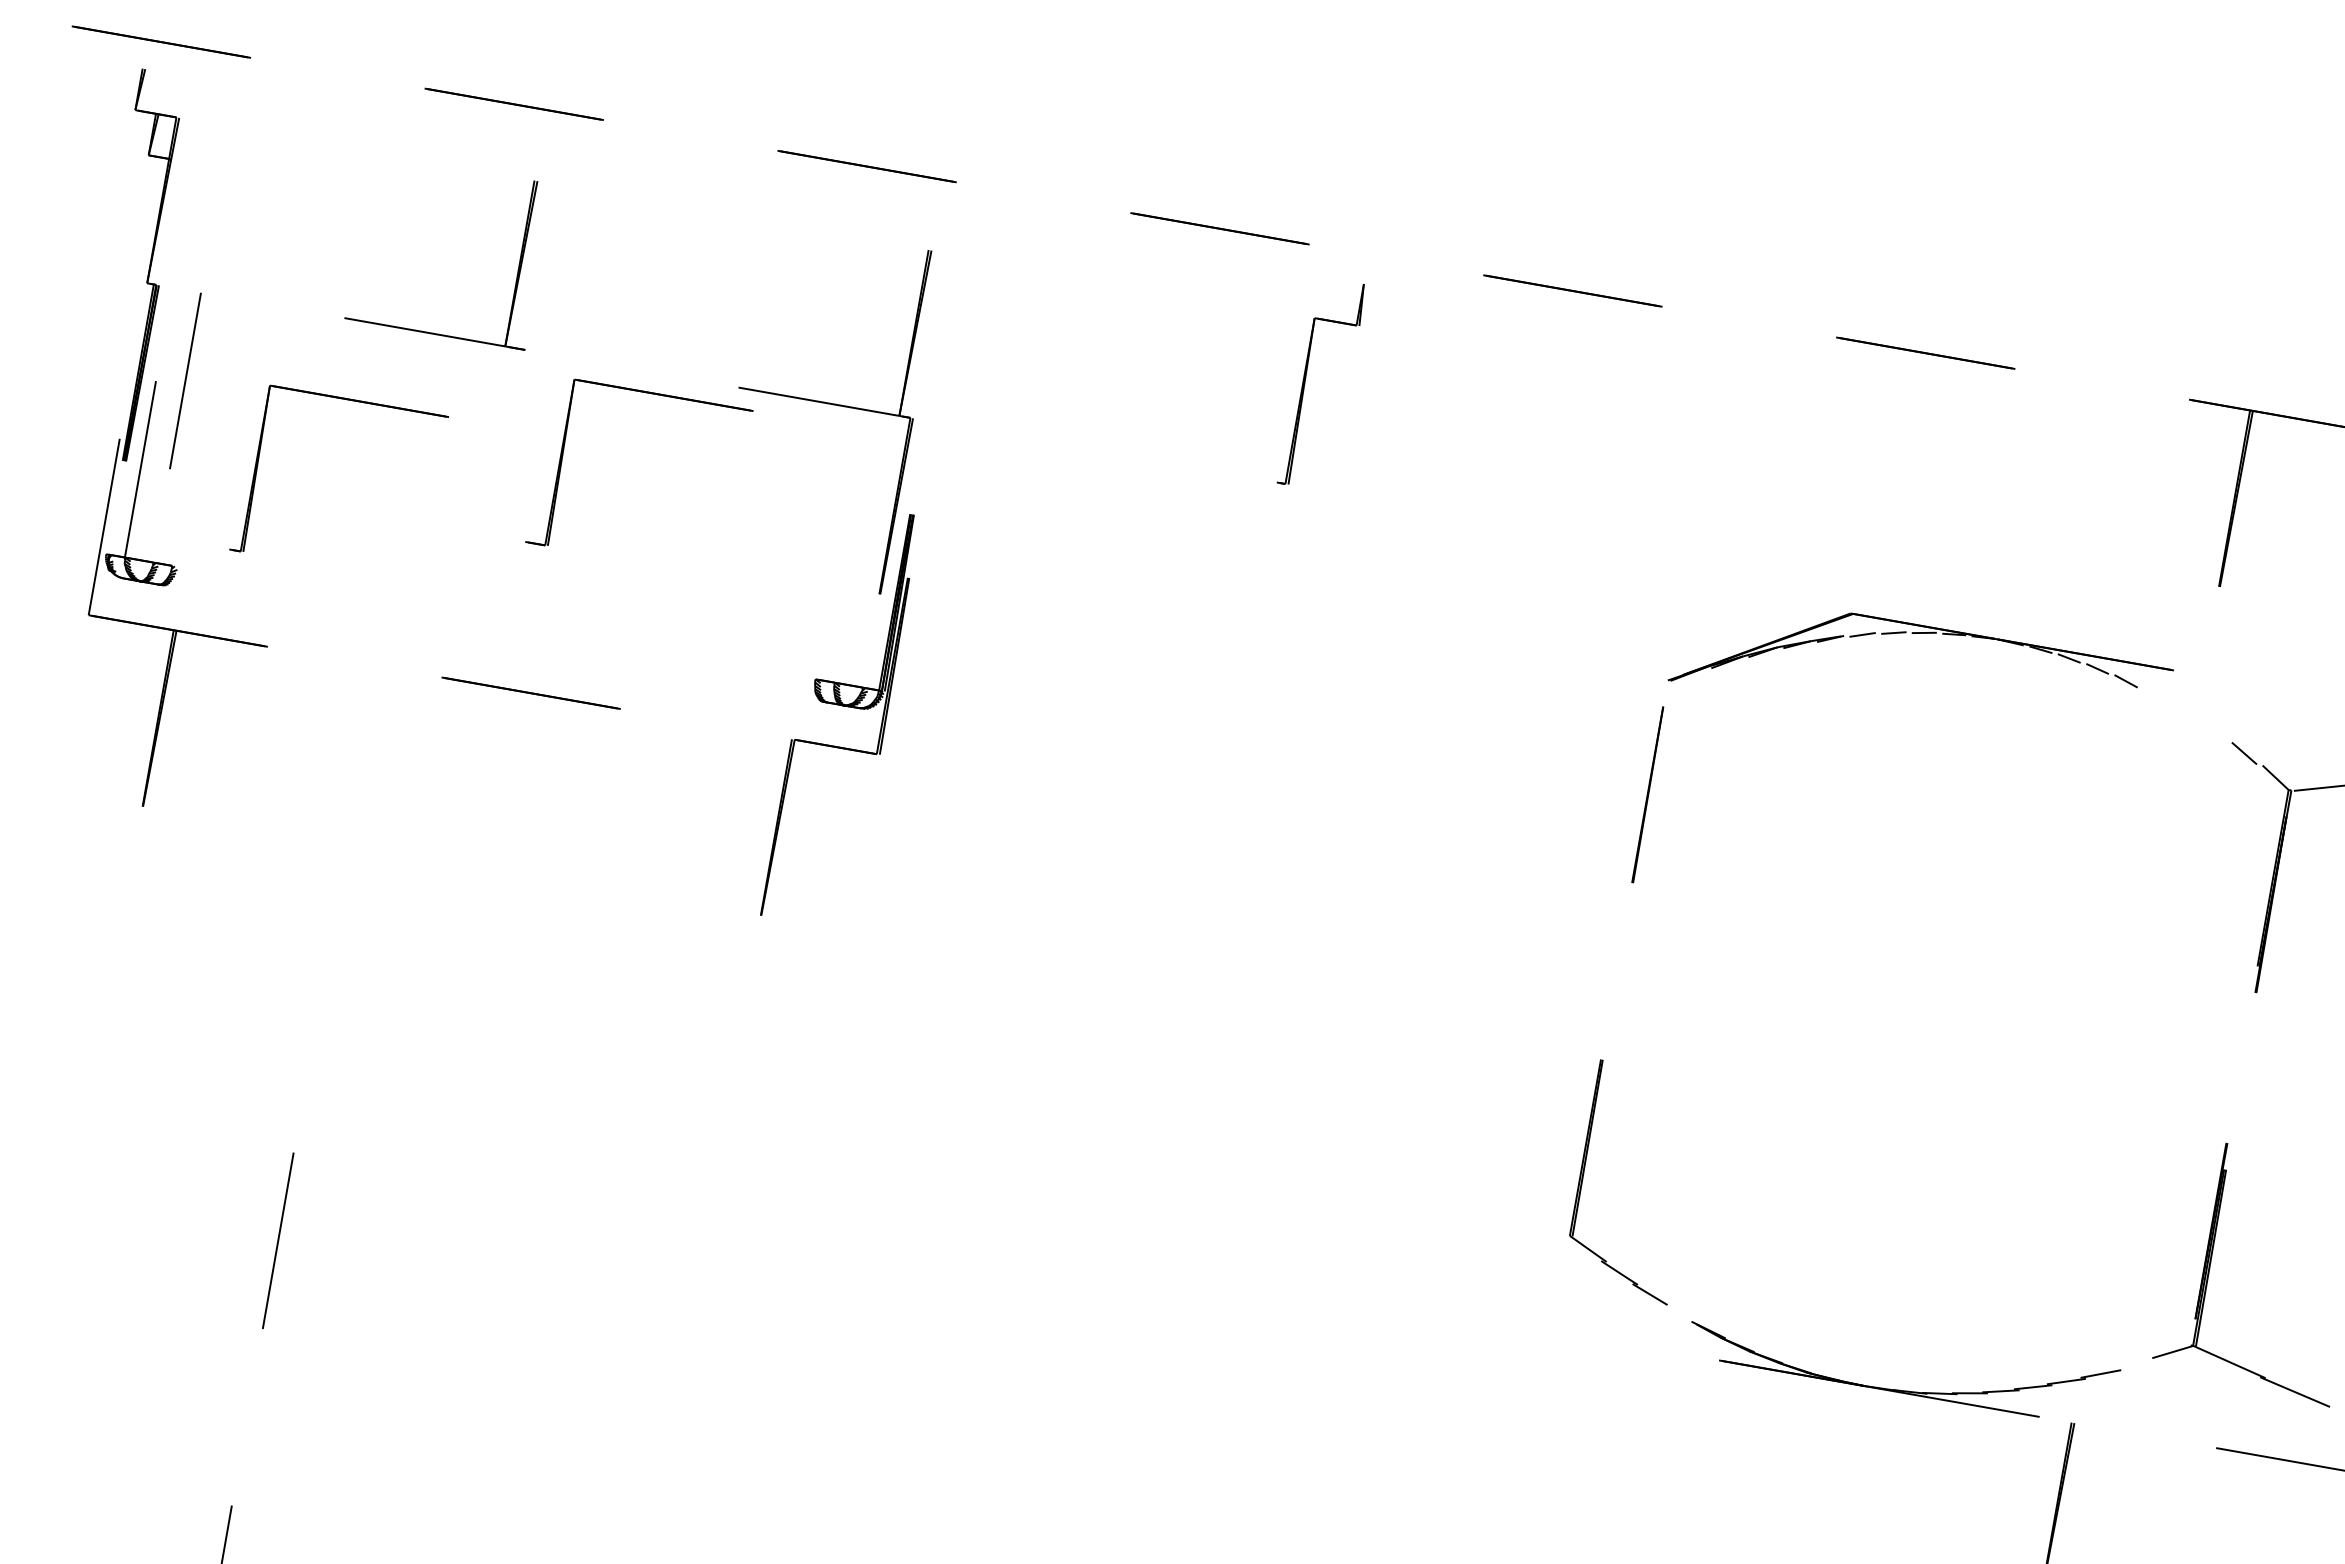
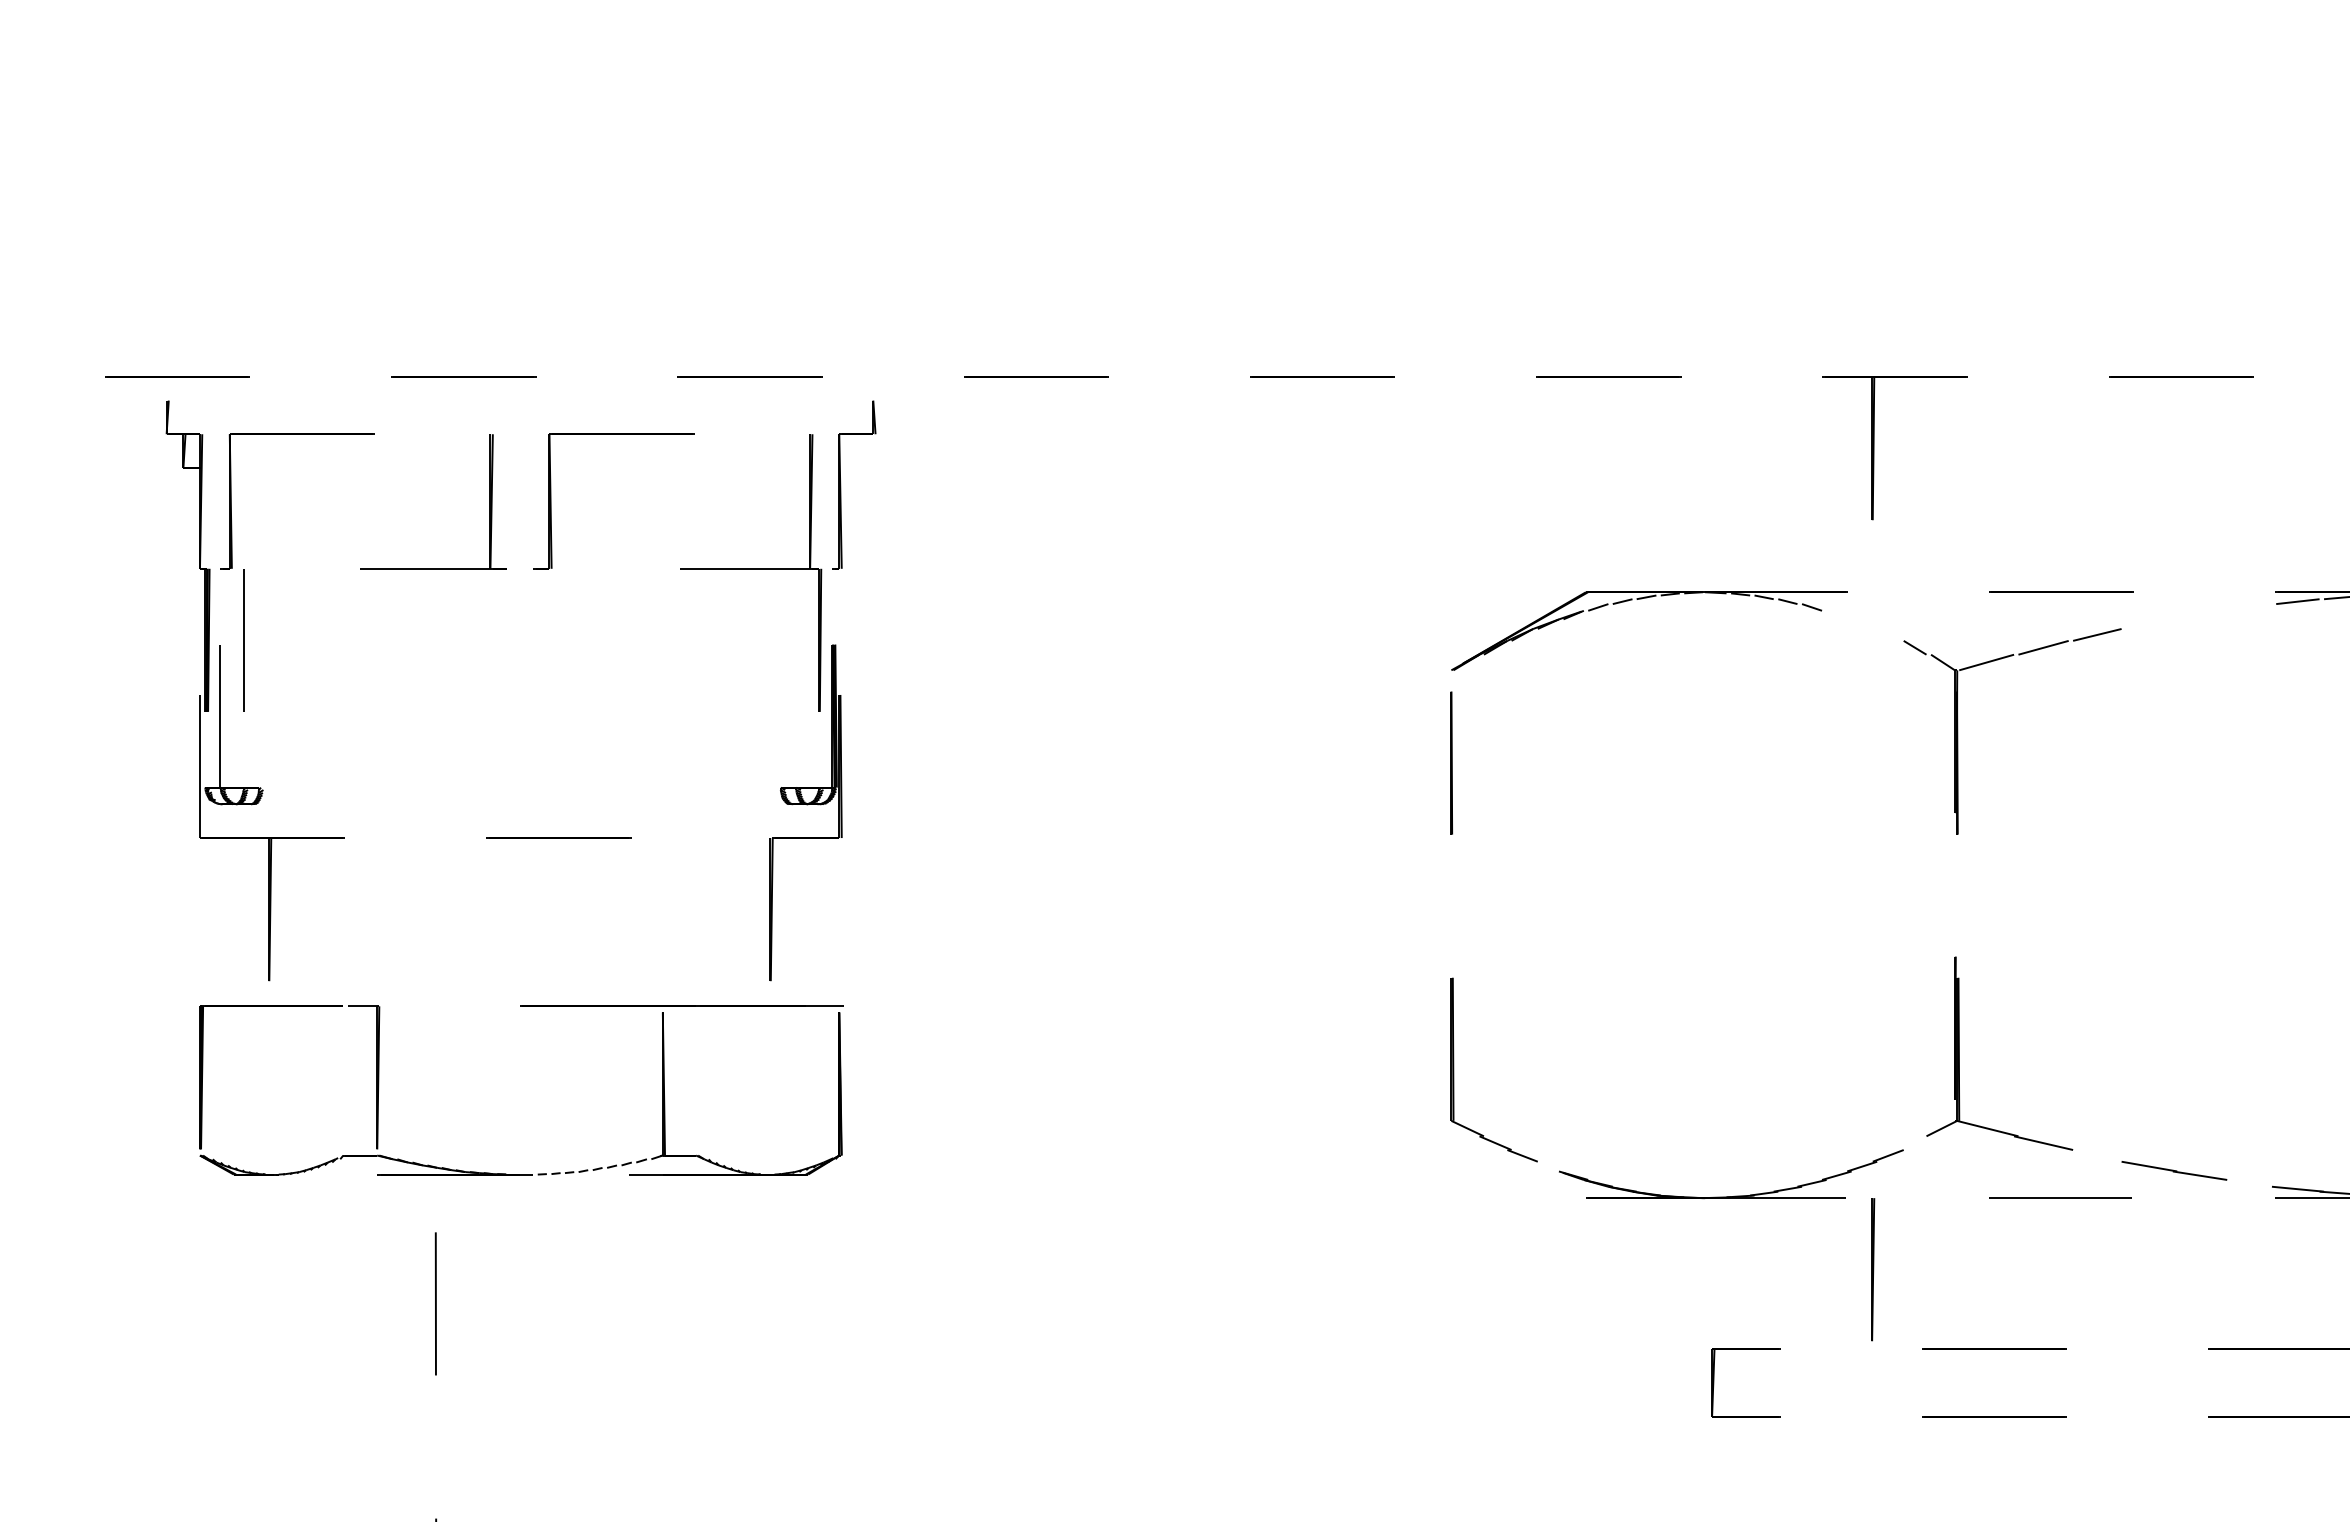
part: (1306, 380) -> (841, 484), moved
part: (562, 462) -> (551, 501), moved
part: (257, 468) -> (231, 501), moved
part: (448, 892) -> (521, 1006), added

